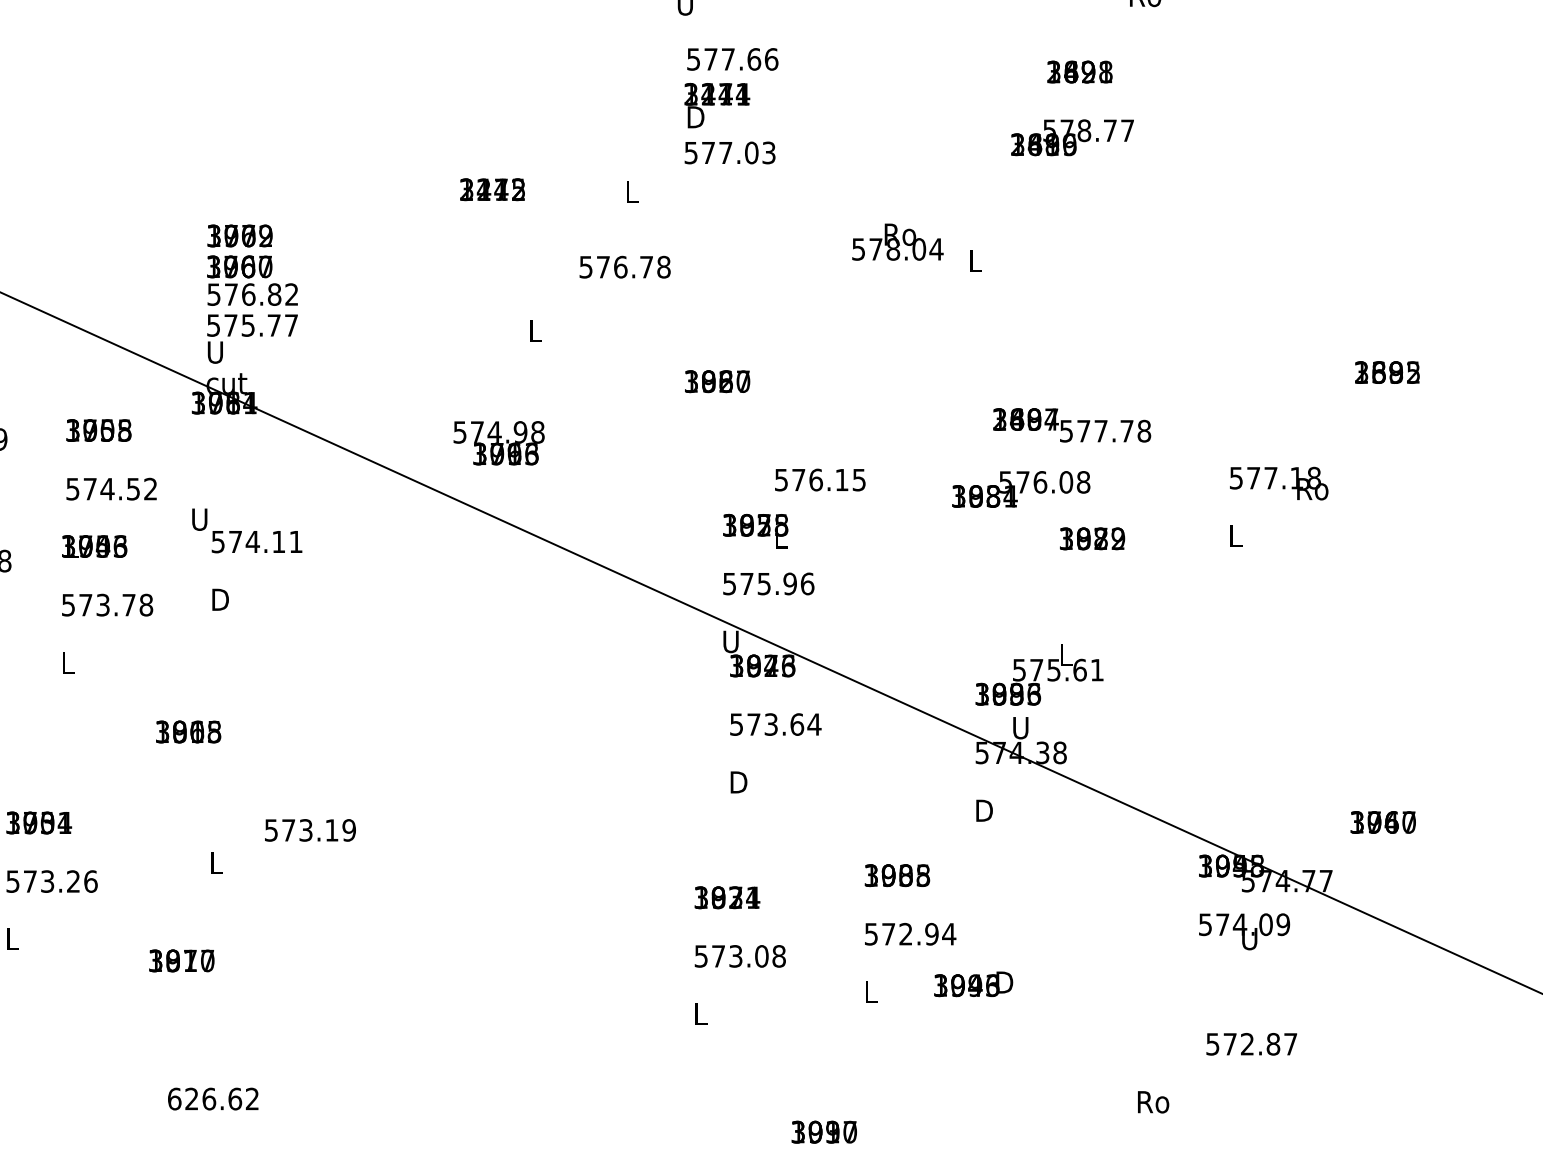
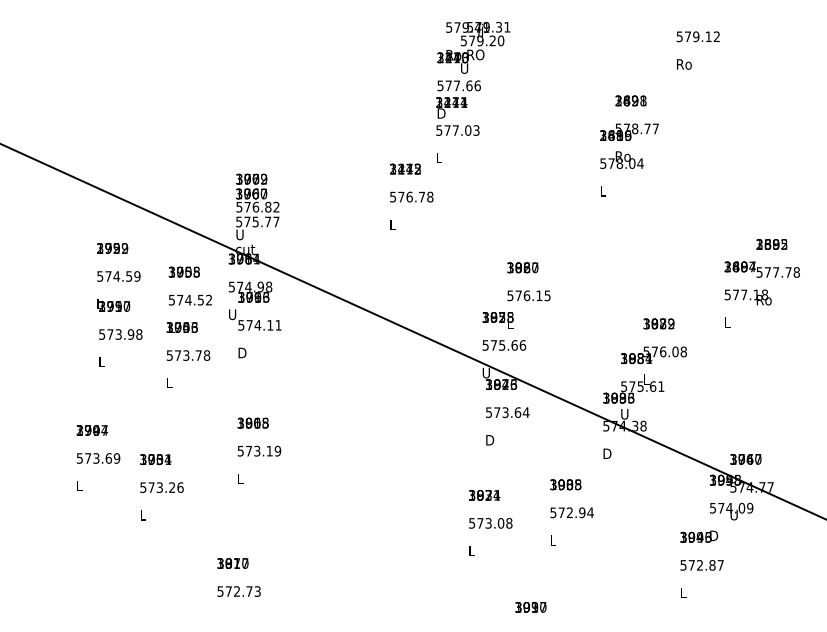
text: (1078, 71) -> (630, 100), moved
text: (731, 104) -> (458, 107), moved
text: (1072, 136) -> (629, 131), moved
text: (492, 188) -> (405, 168), moved
text: (896, 240) -> (621, 159), moved
text: (624, 265) -> (411, 196), moved
text: (1386, 372) -> (771, 244), moved
text: (716, 381) -> (522, 267), moved
text: (1070, 424) -> (761, 269), moved
text: (498, 441) -> (250, 291), moved
text: (1020, 489) -> (653, 355), moved
text: (789, 584) -> (514, 345), 575.96 -> 575.66
text: (187, 730) -> (252, 422), moved
text: (1382, 822) -> (745, 459), moved
text: (310, 828) -> (259, 450), moved
text: (180, 960) -> (232, 563), moved
text: (974, 983) -> (699, 536), moved
text: (1250, 1044) -> (701, 565), moved
text: (212, 1098) -> (238, 591), 626.62 -> 572.73
text: (1152, 1101) -> (687, 592), Ro -> L

